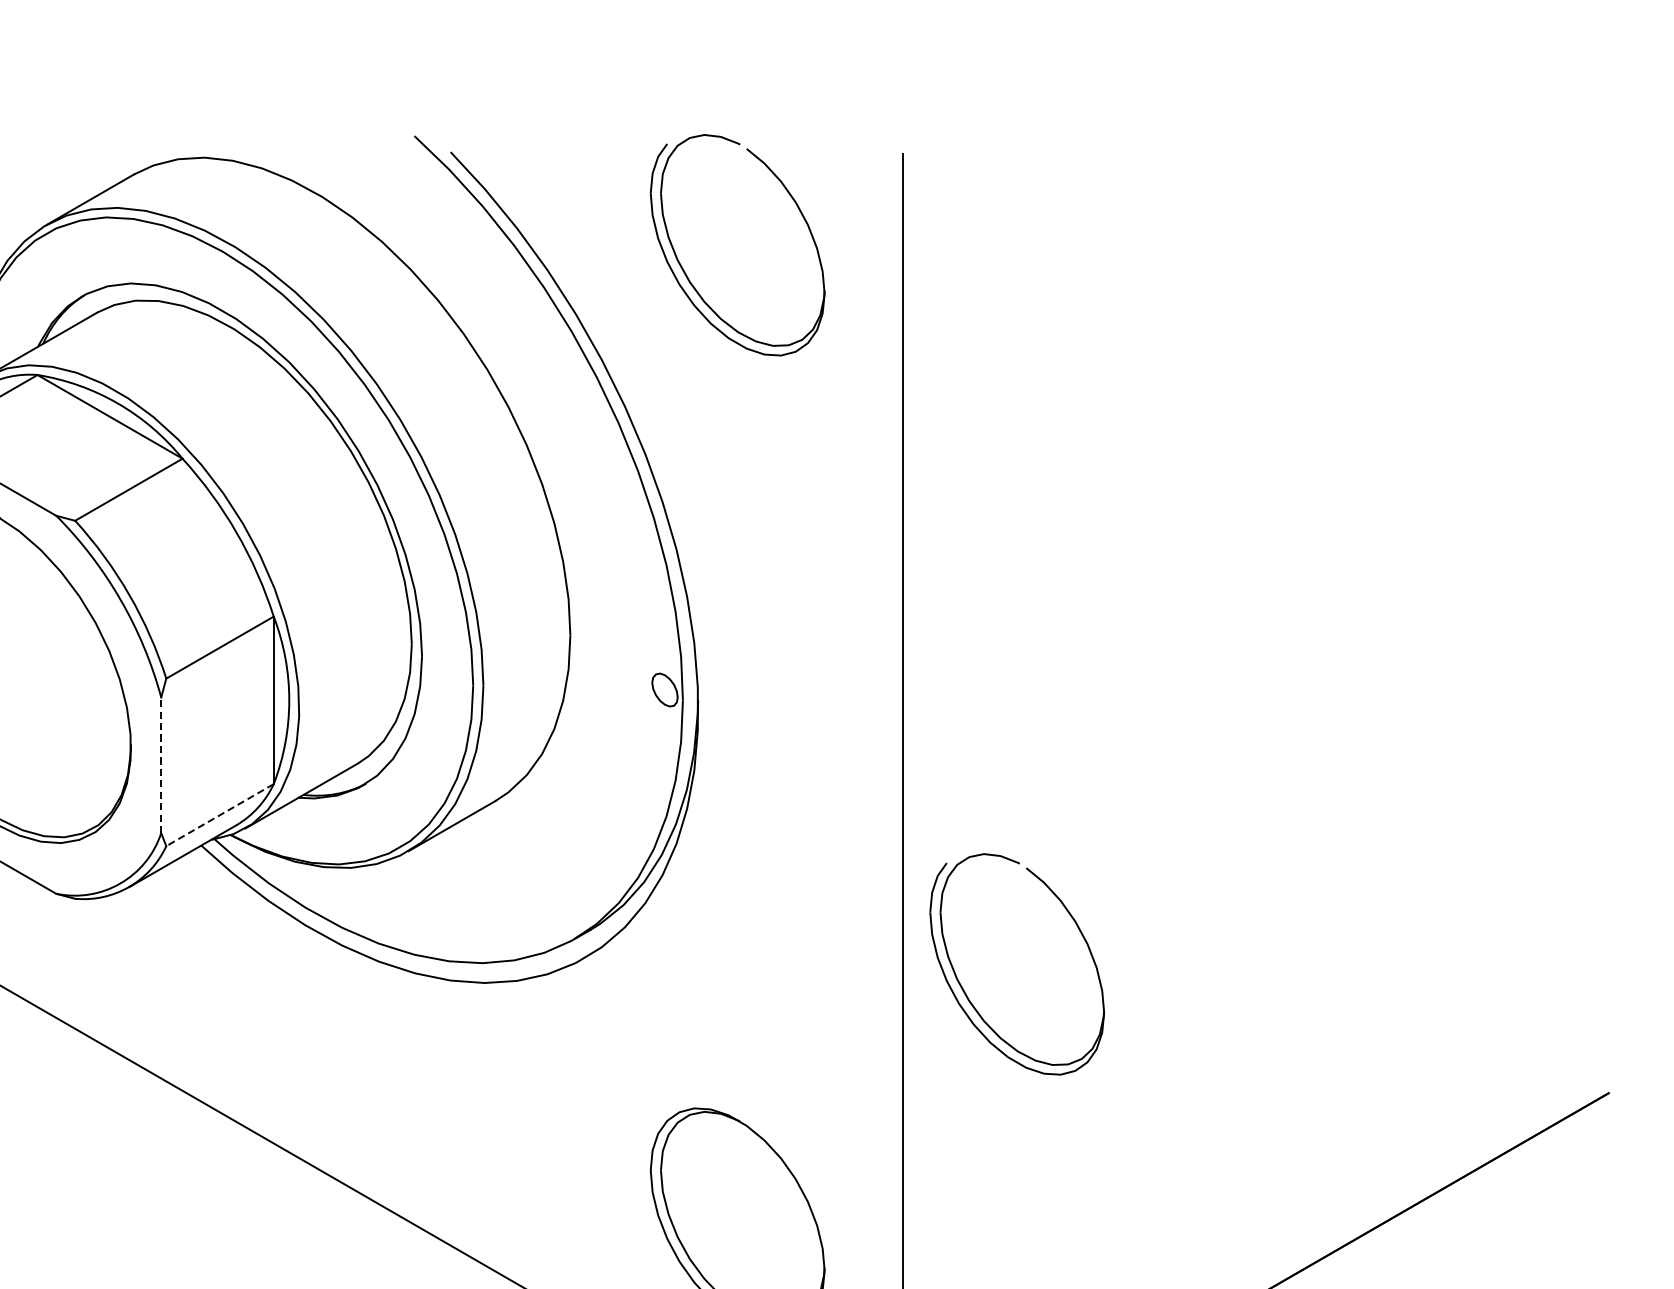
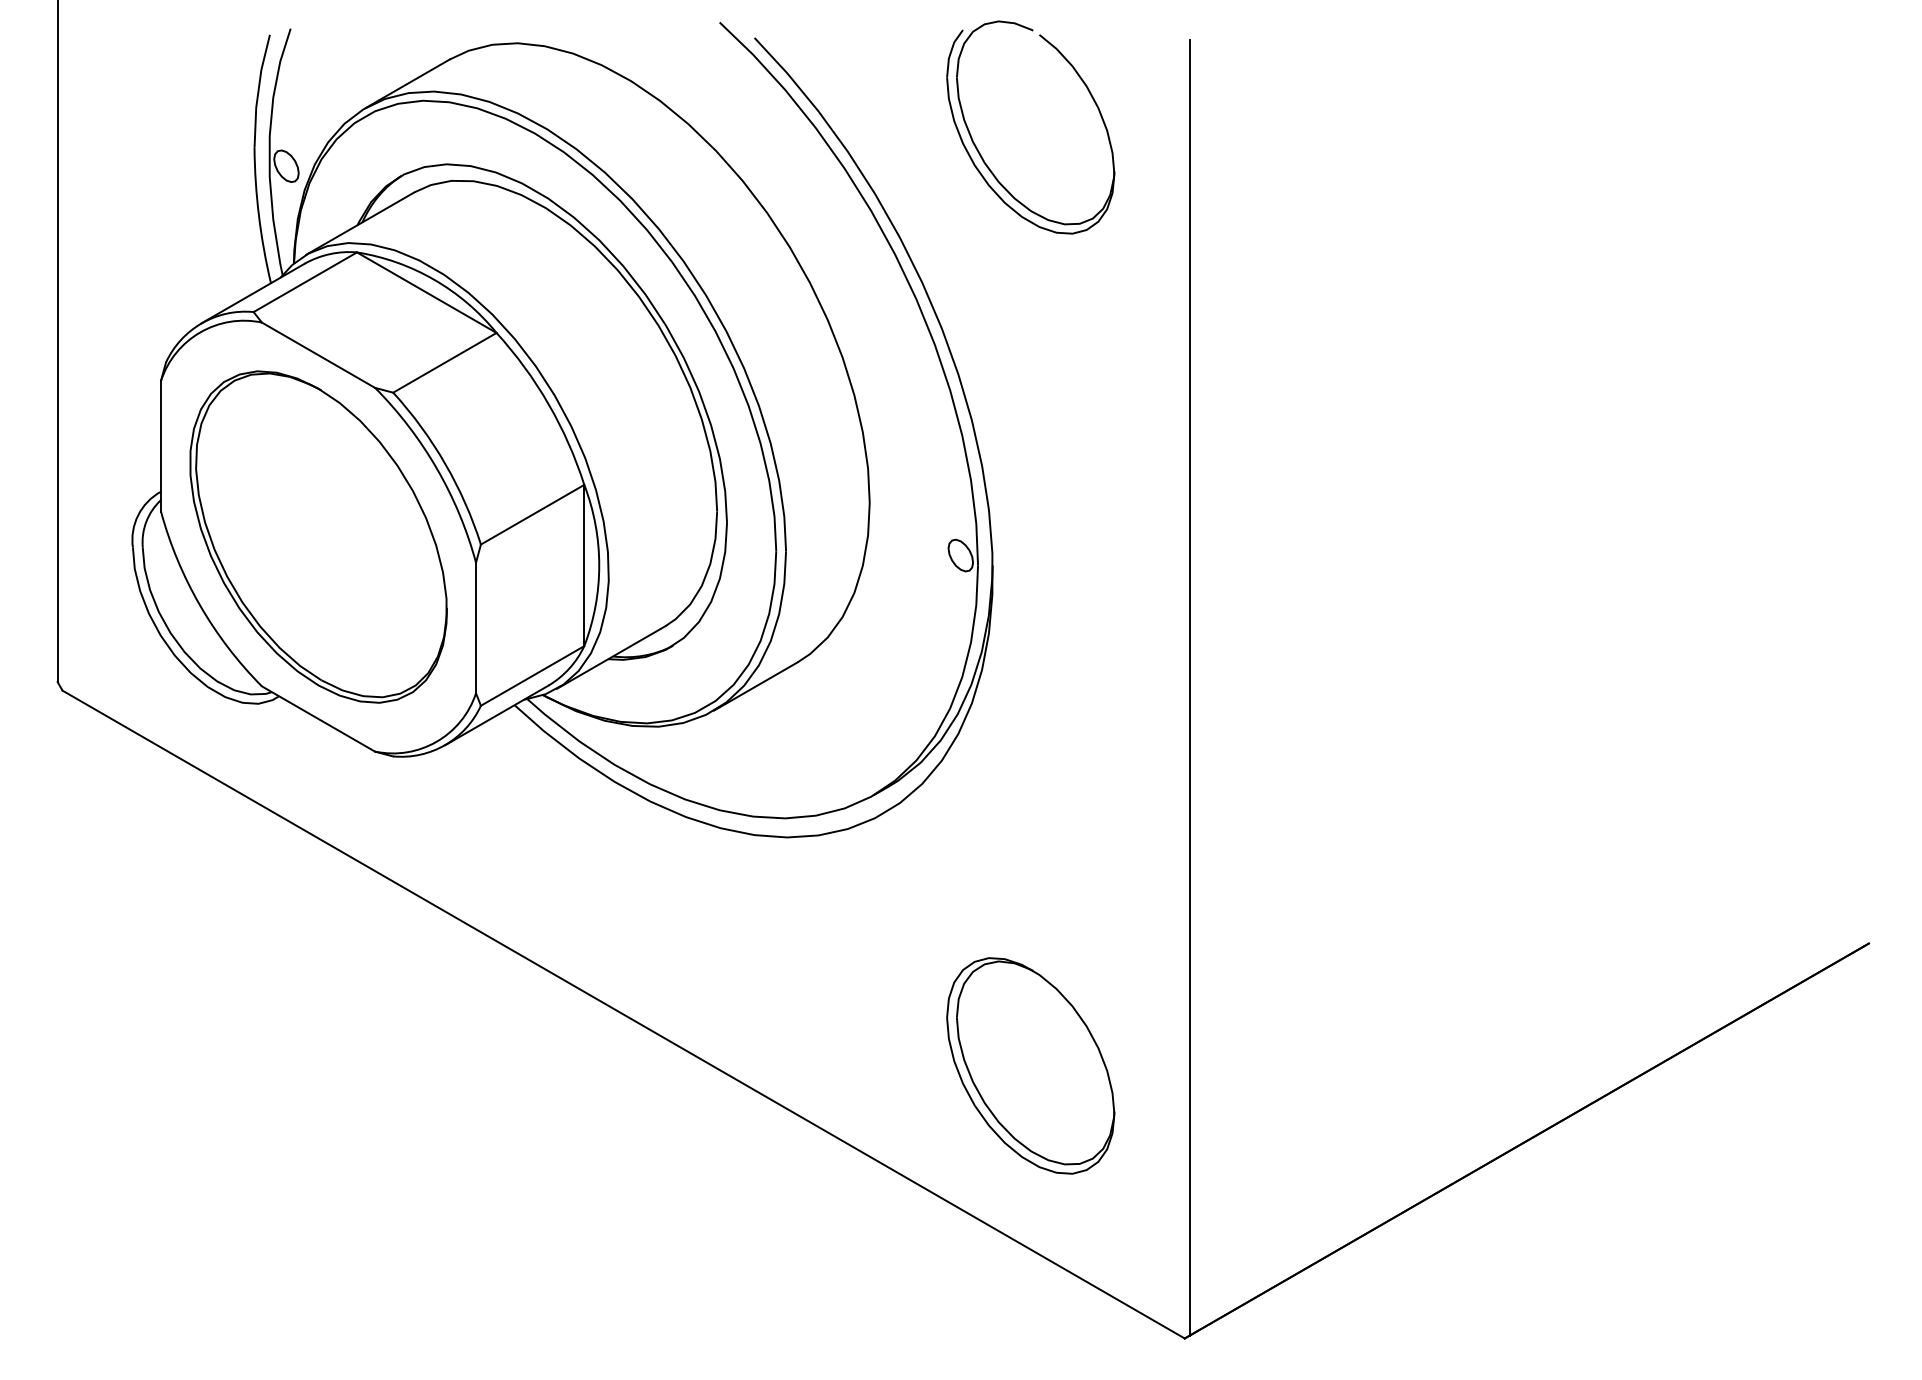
line: (161, 764) -> (476, 627), dashed -> solid
line: (219, 814) -> (532, 675), dashed -> solid
part: (966, 992) -> (1250, 846), removed

